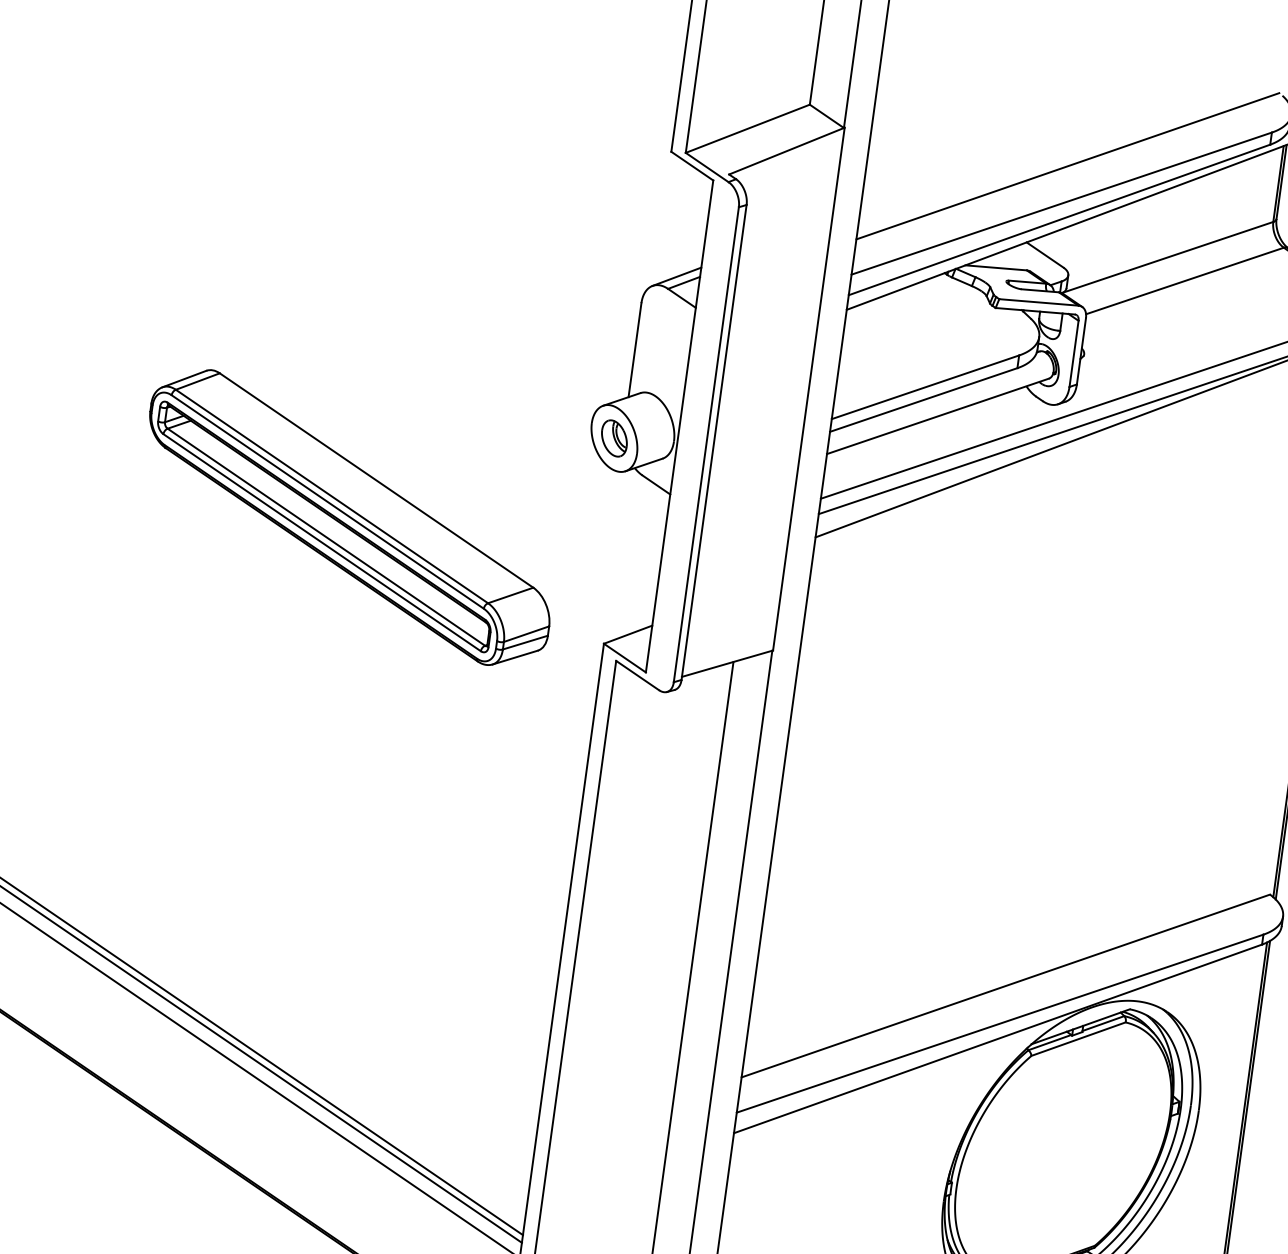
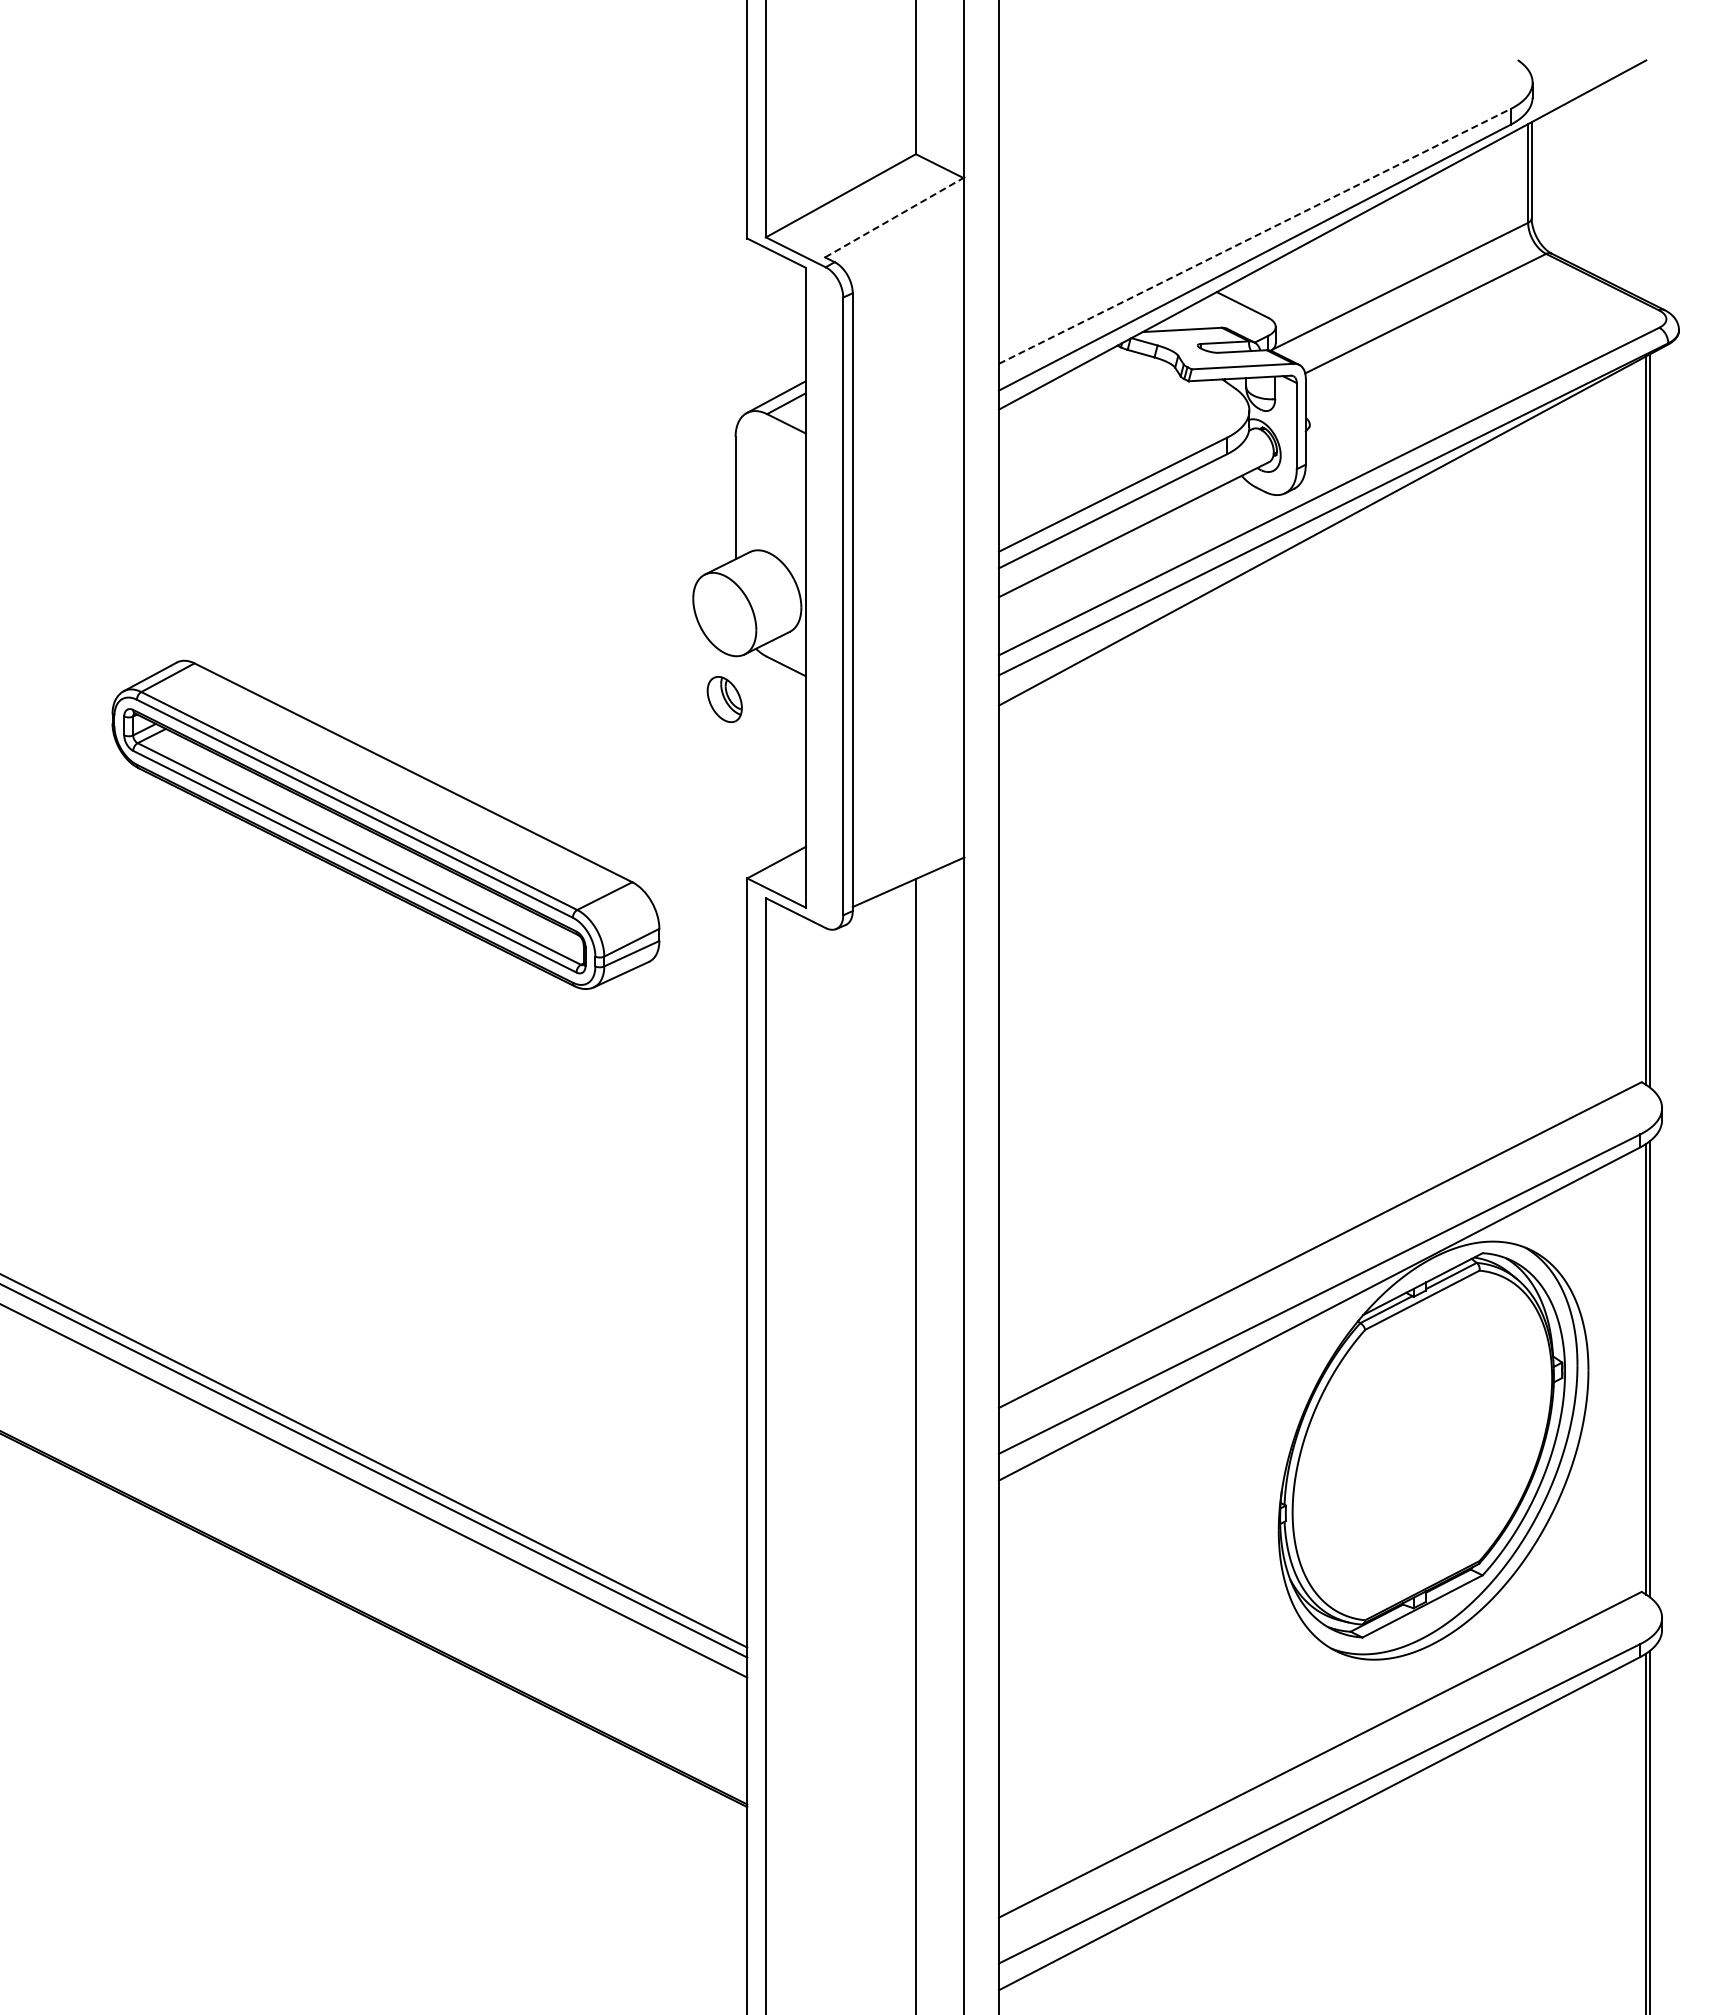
line: (786, 151) -> (894, 217), solid -> dashed
line: (1067, 166) -> (1255, 187), removed
line: (1061, 203) -> (1254, 236), solid -> dashed
part: (614, 438) -> (724, 699), moved
part: (349, 517) -> (385, 824), moved

